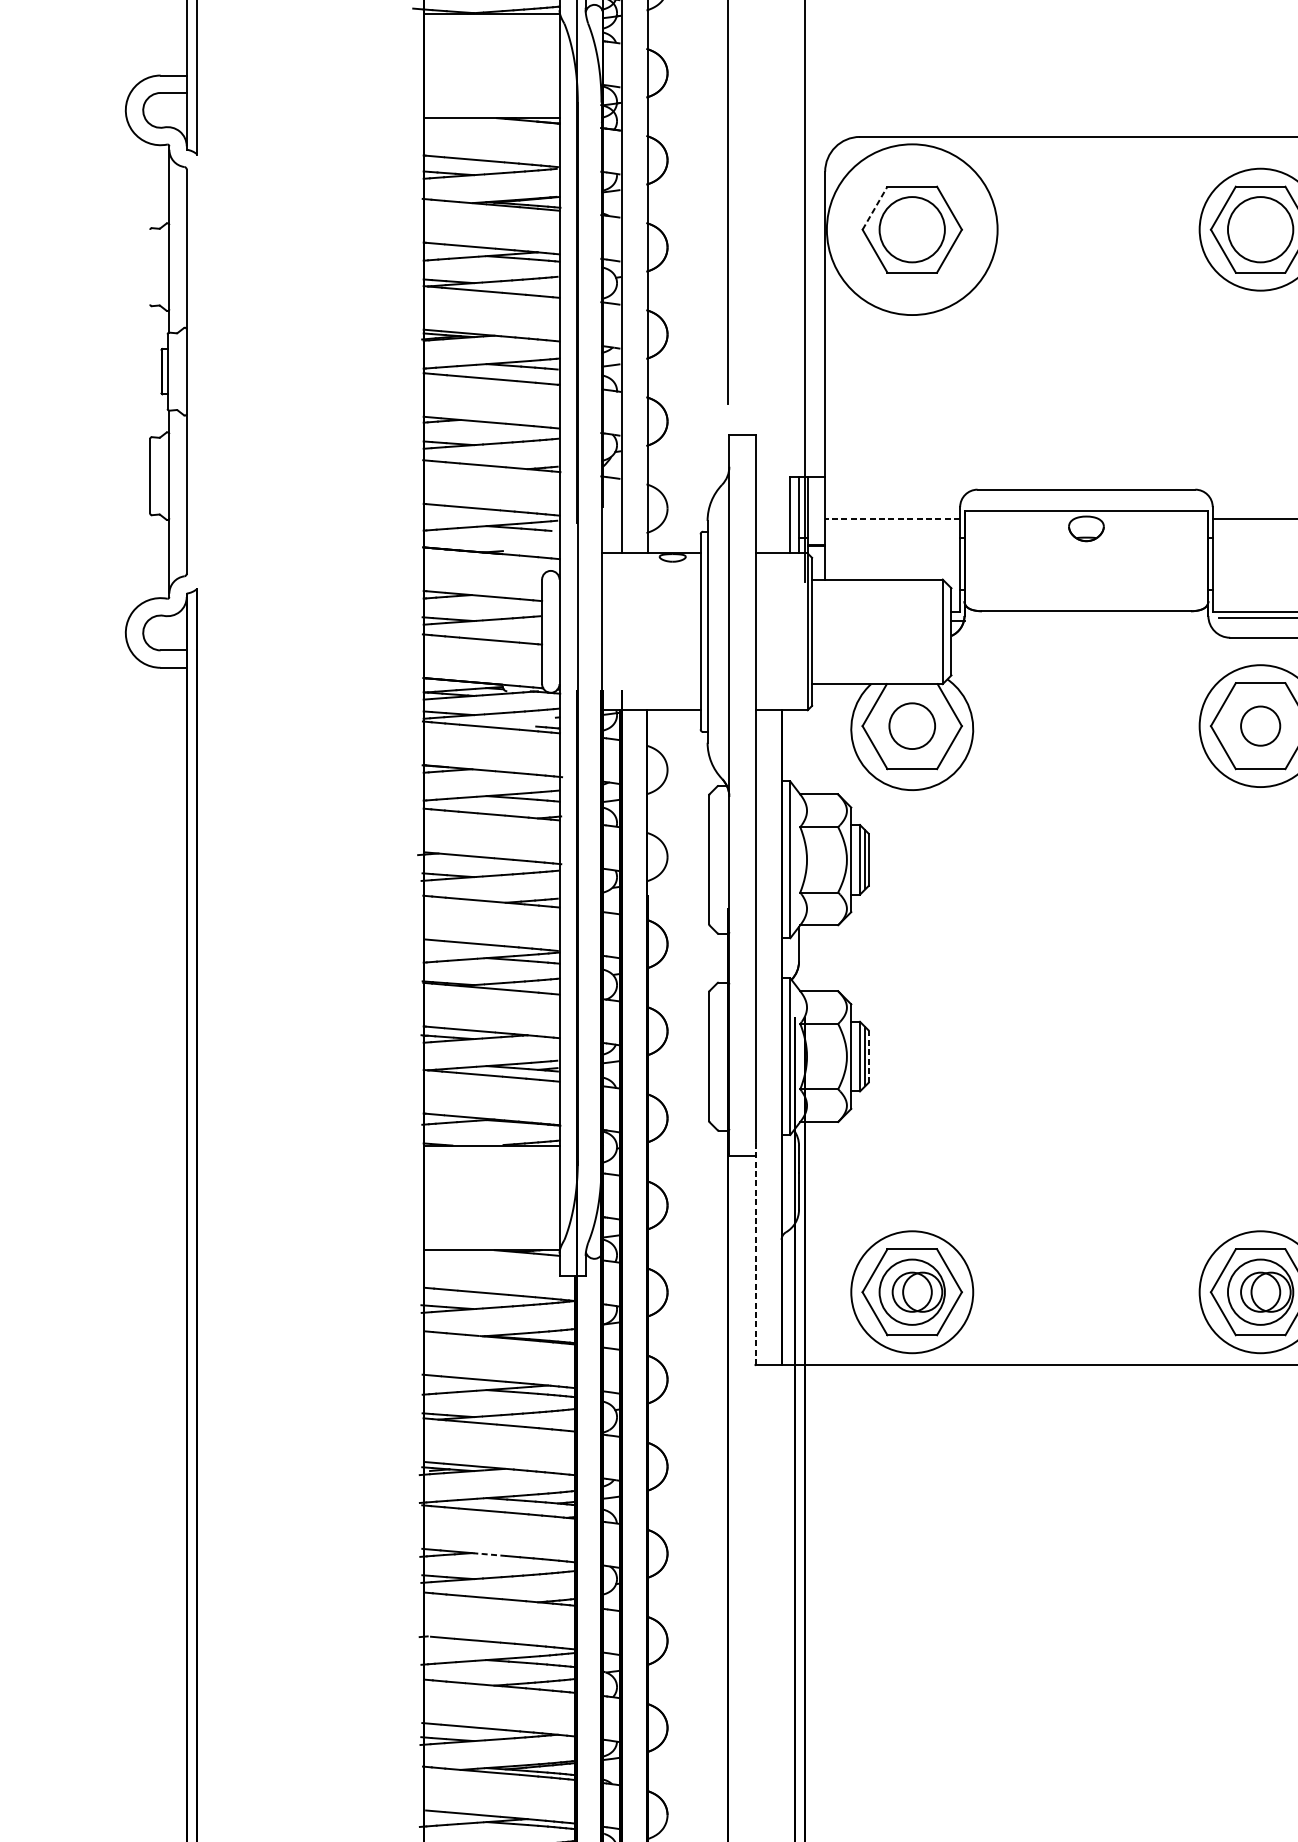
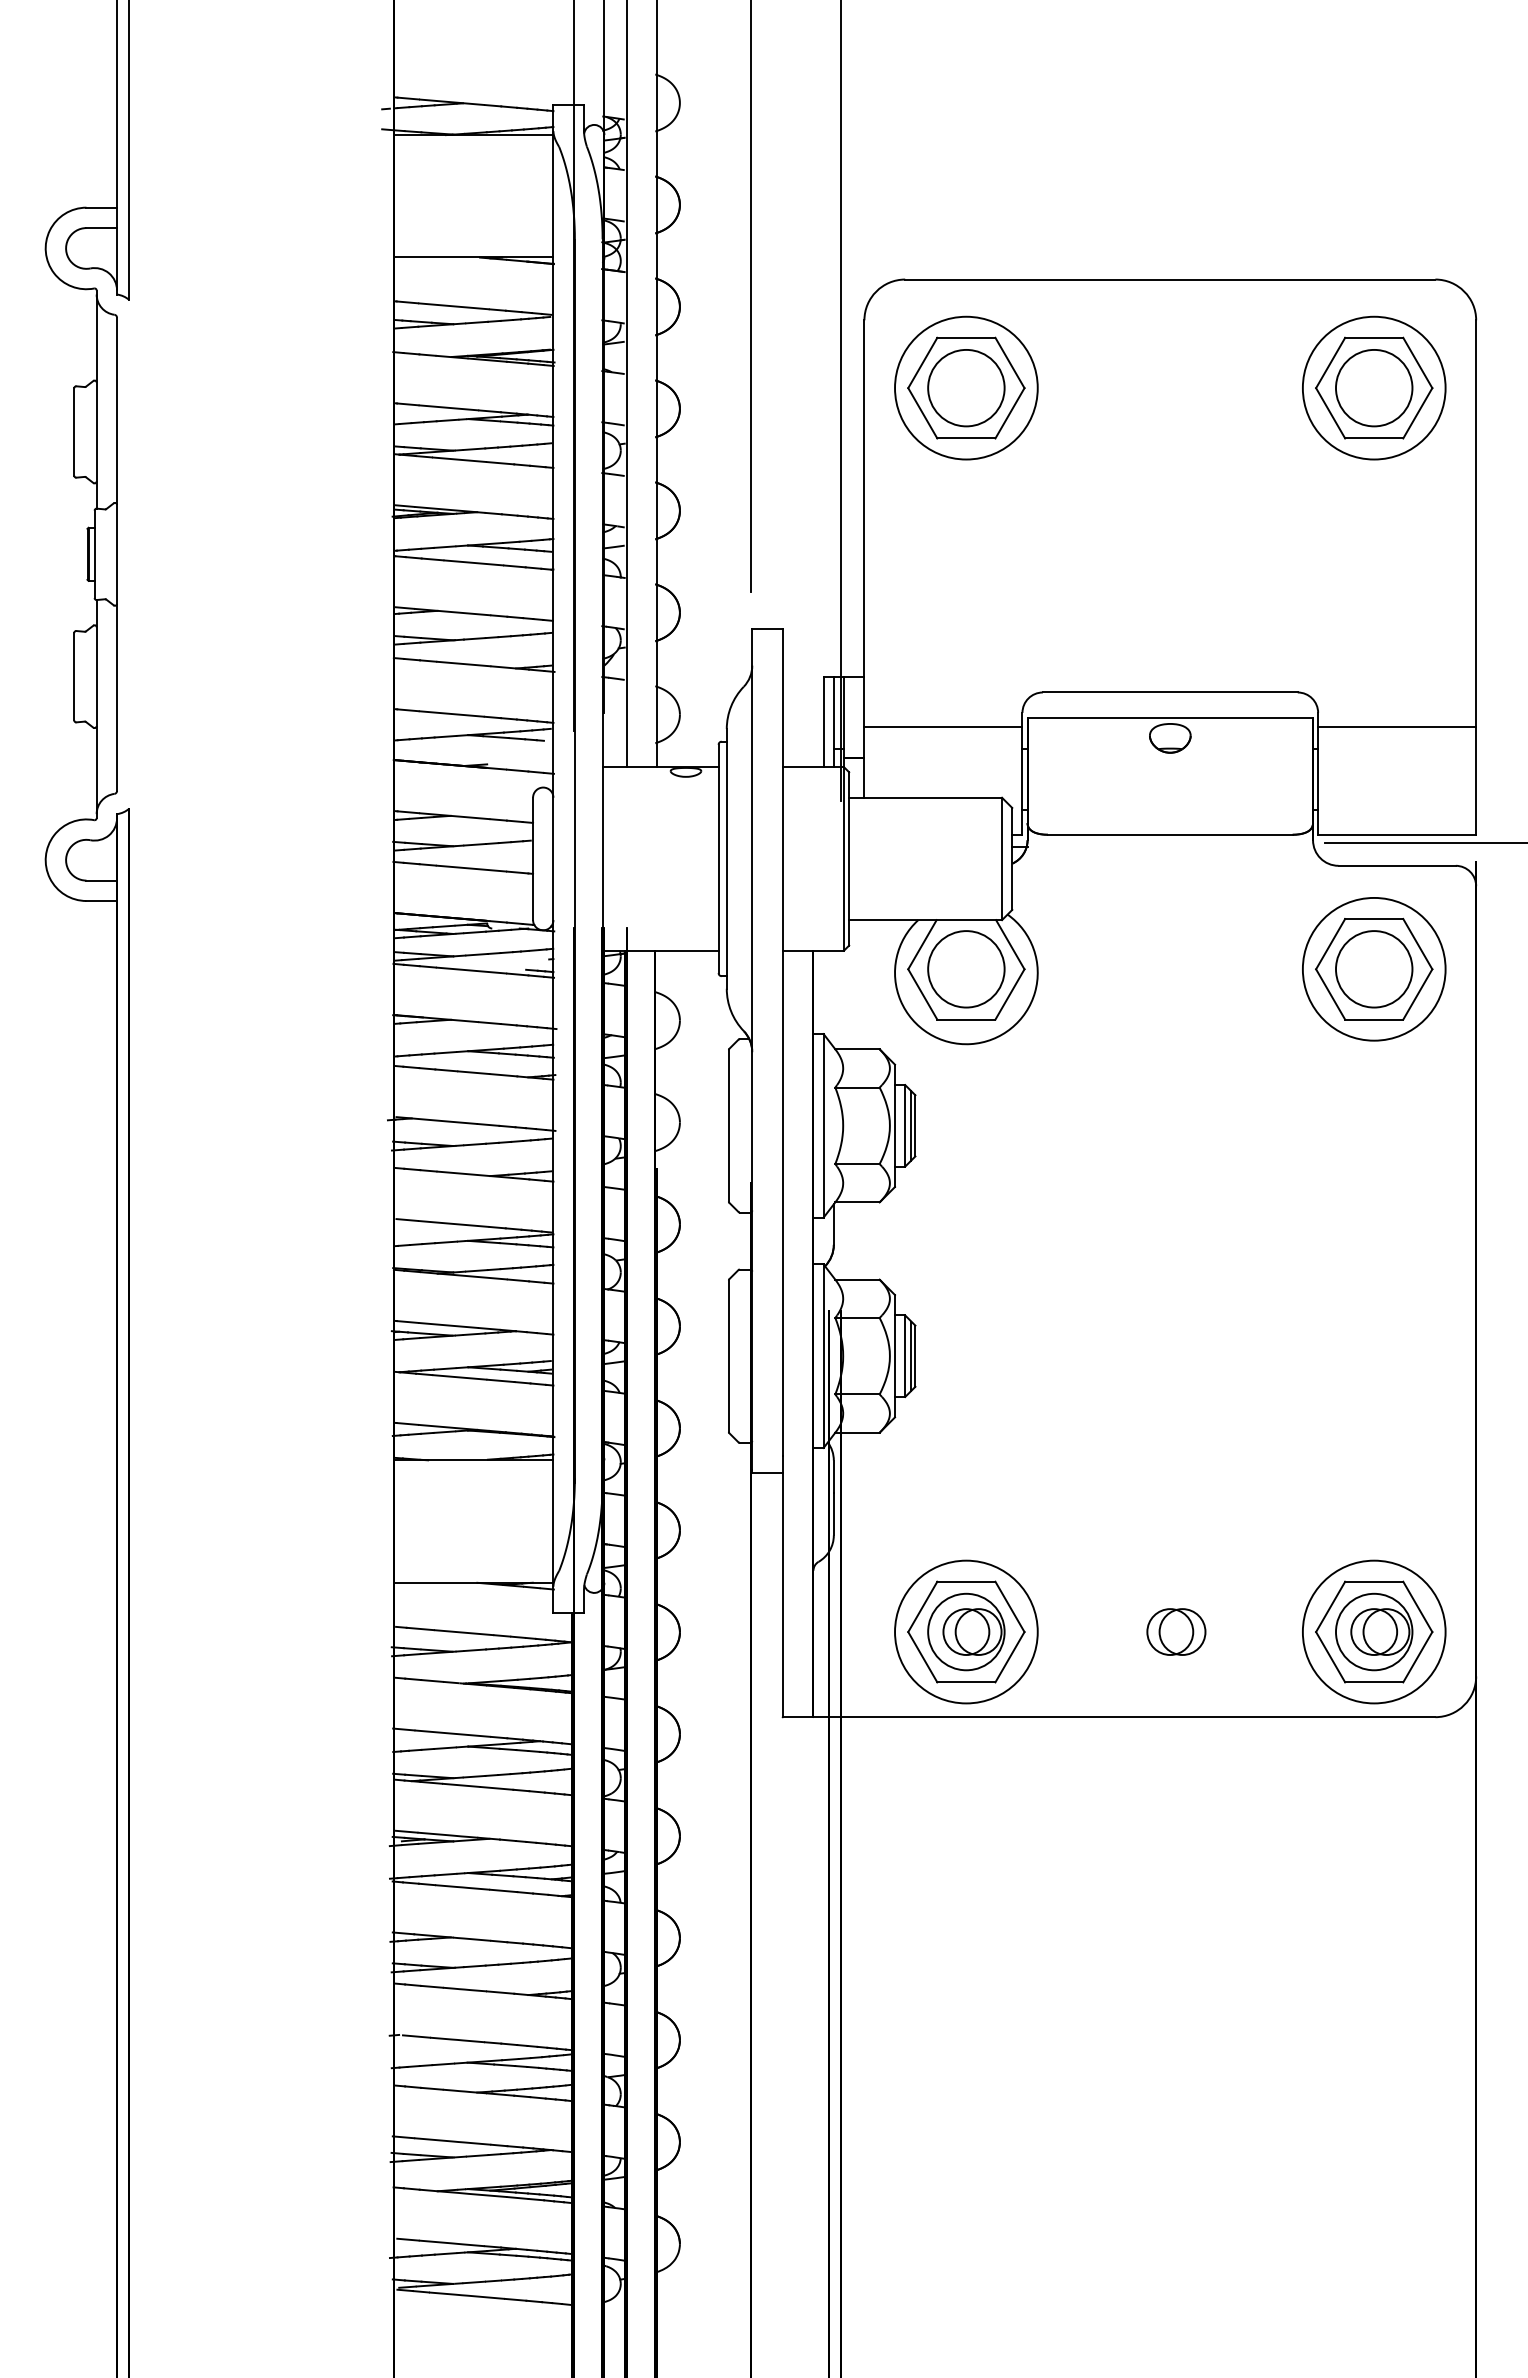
line: (875, 207) -> (923, 362), dashed -> solid
circle: (912, 229) -> (966, 387), size x0.71
line: (150, 266) -> (74, 431), added
line: (891, 518) -> (942, 726), dashed -> solid
circle: (912, 726) -> (966, 969), size x1.43
circle: (1260, 726) -> (1373, 969), size x1.67
line: (868, 1056) -> (915, 1356), dashed -> solid
line: (755, 1253) -> (782, 1586), dashed -> solid
part: (1091, 1291) -> (1176, 1631), added
line: (488, 1554) -> (470, 1939), dashed -> solid

